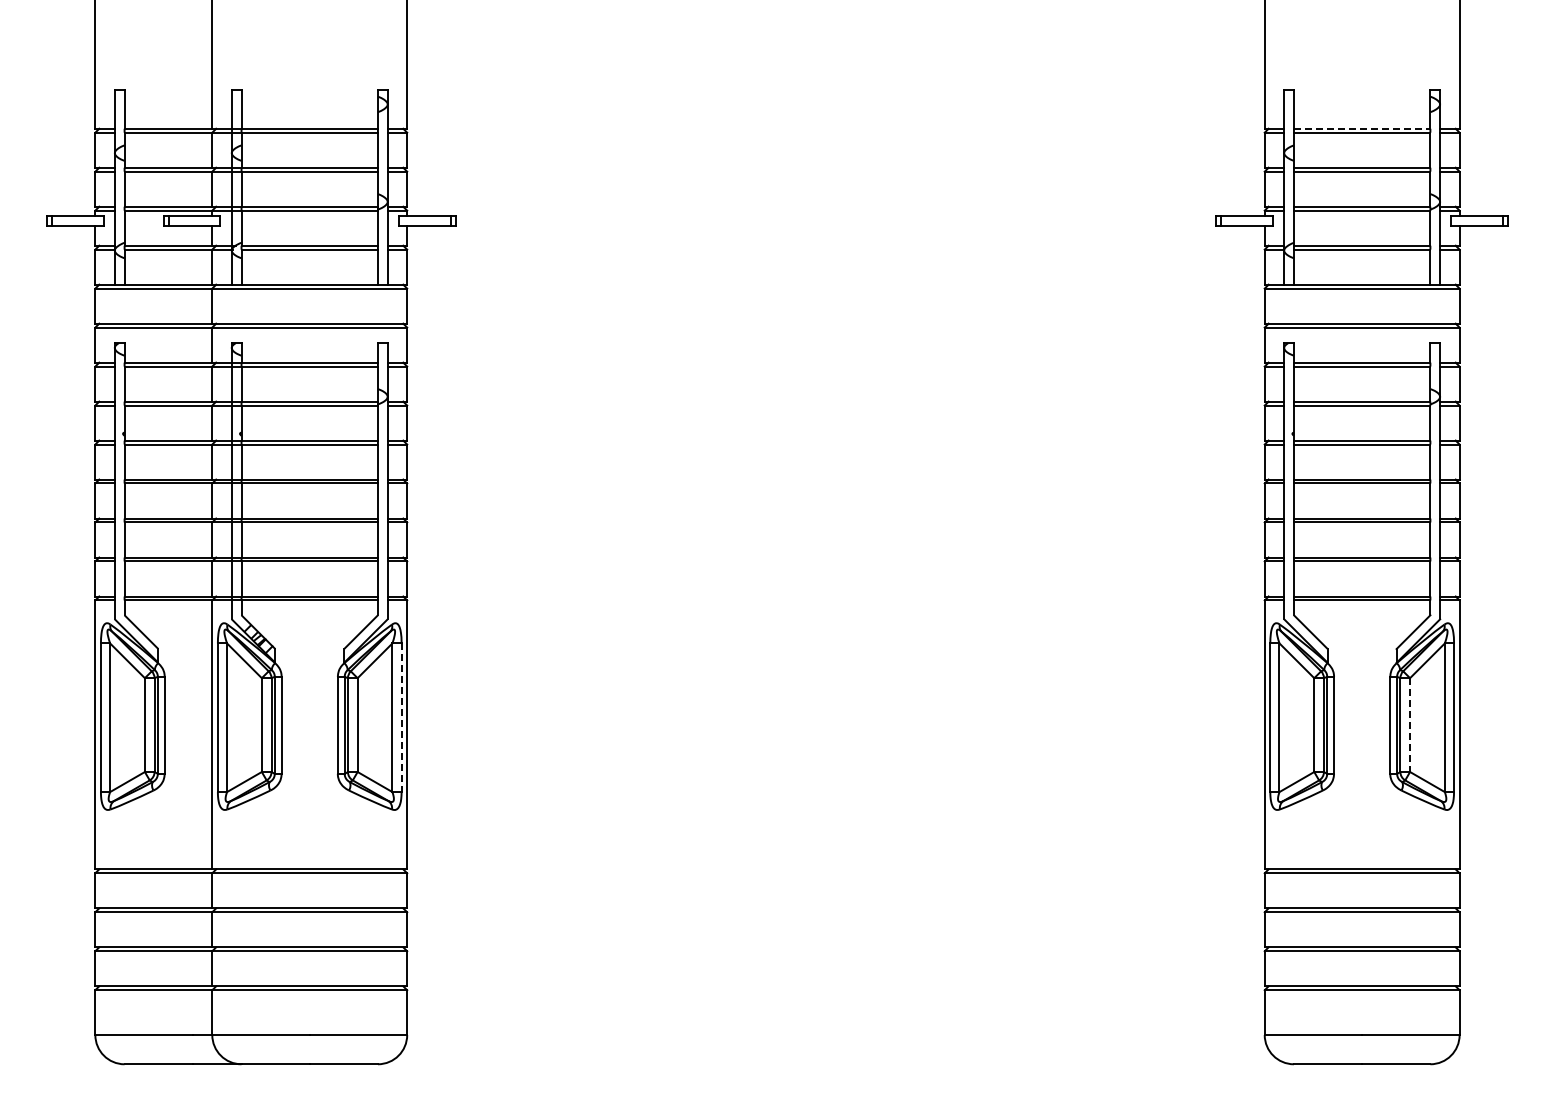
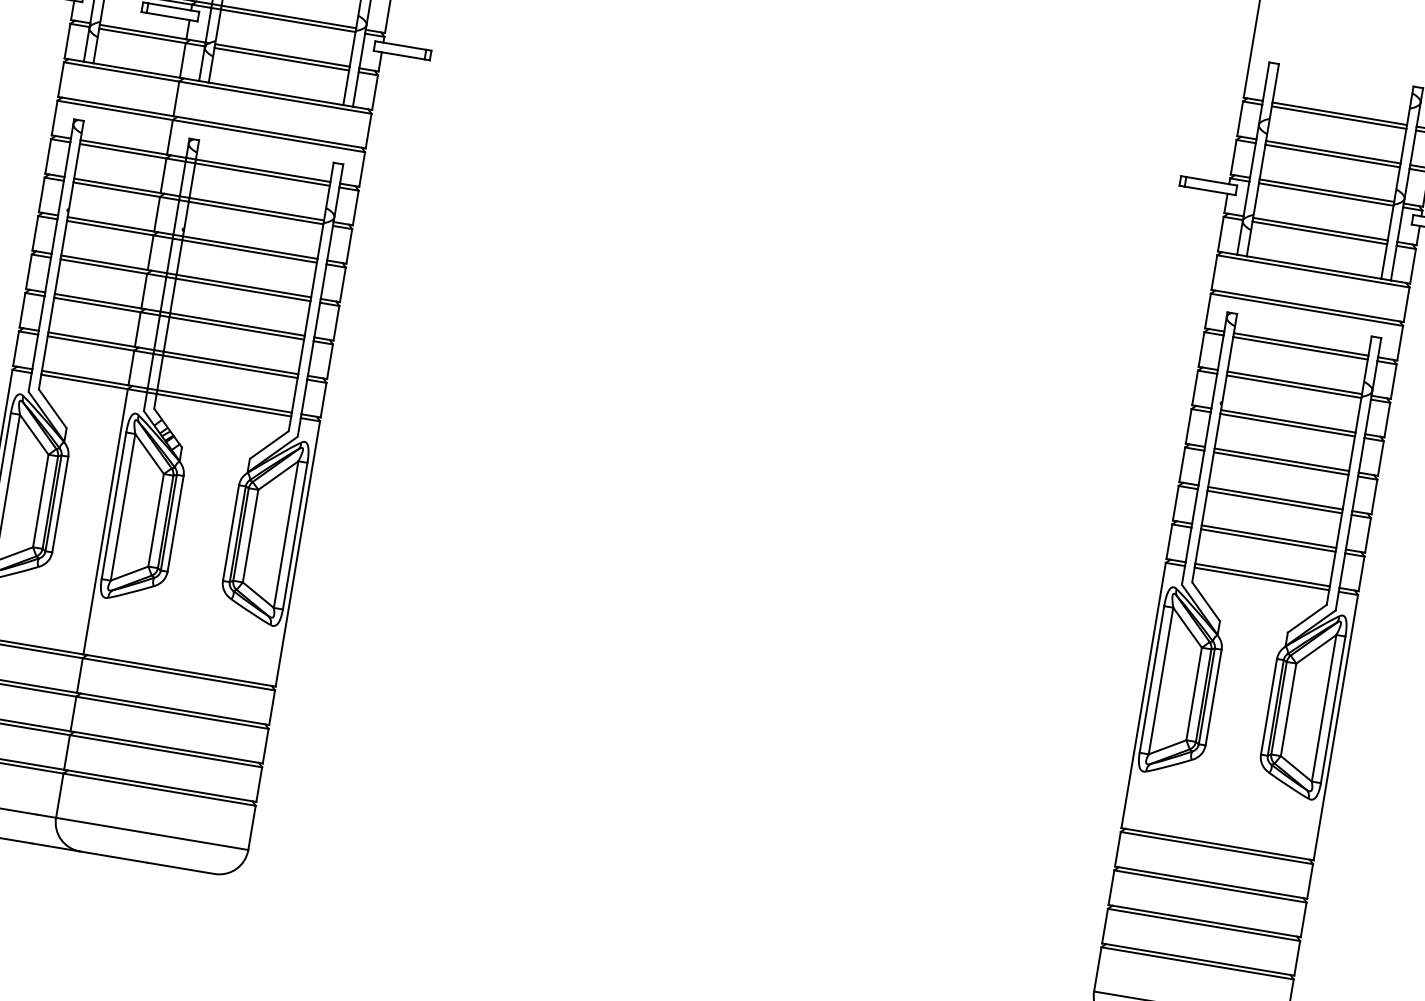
line: (1362, 128) -> (1340, 113), dashed -> solid
line: (401, 718) -> (294, 536), dashed -> solid
line: (1410, 725) -> (1288, 710), dashed -> solid

